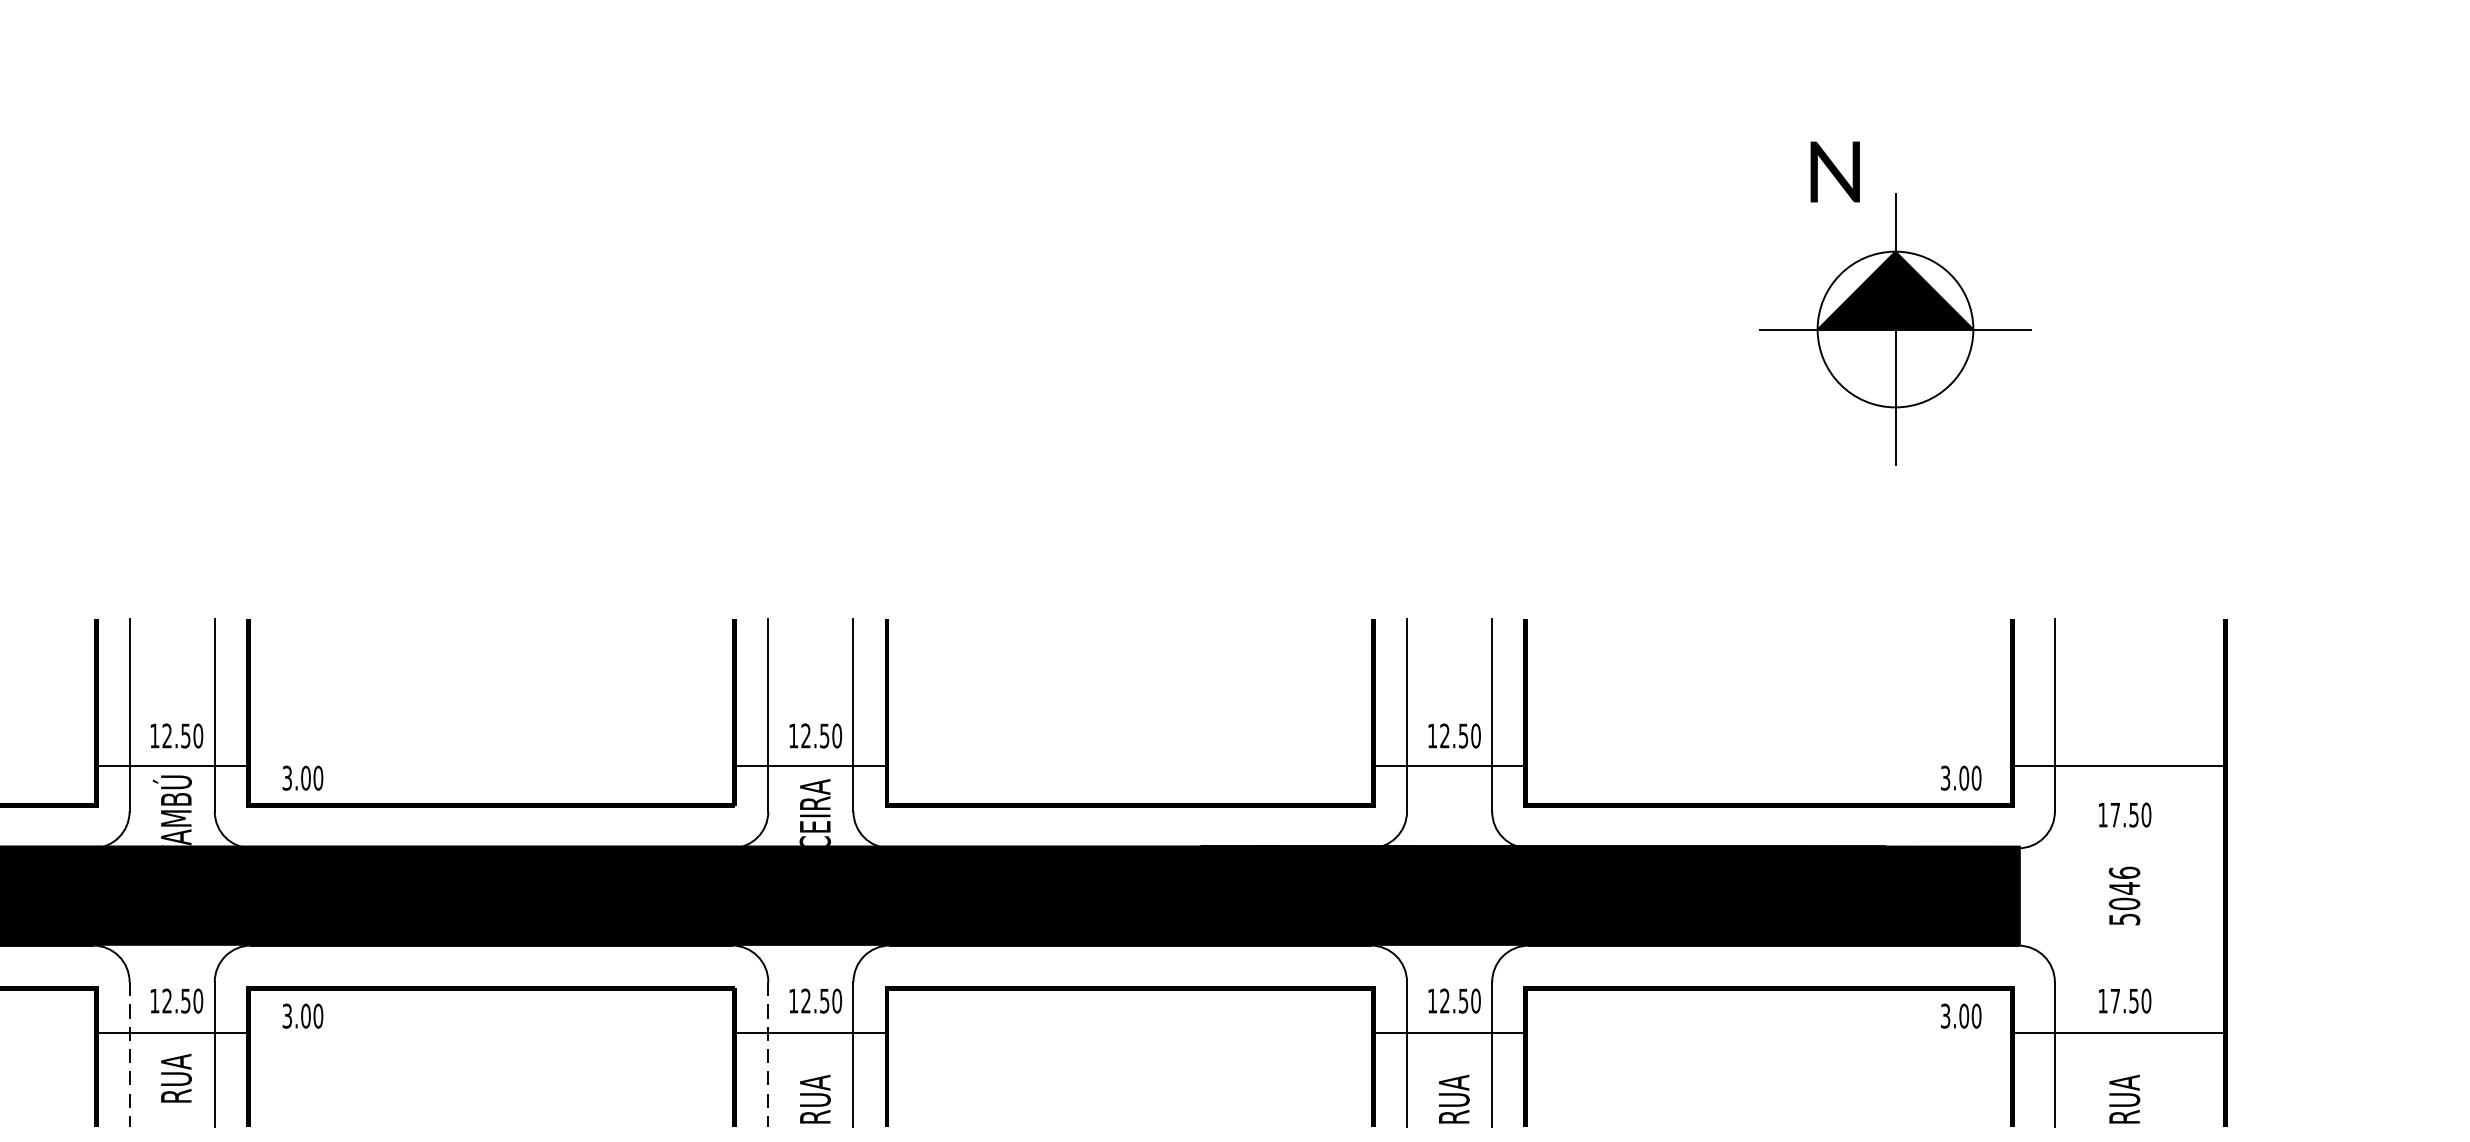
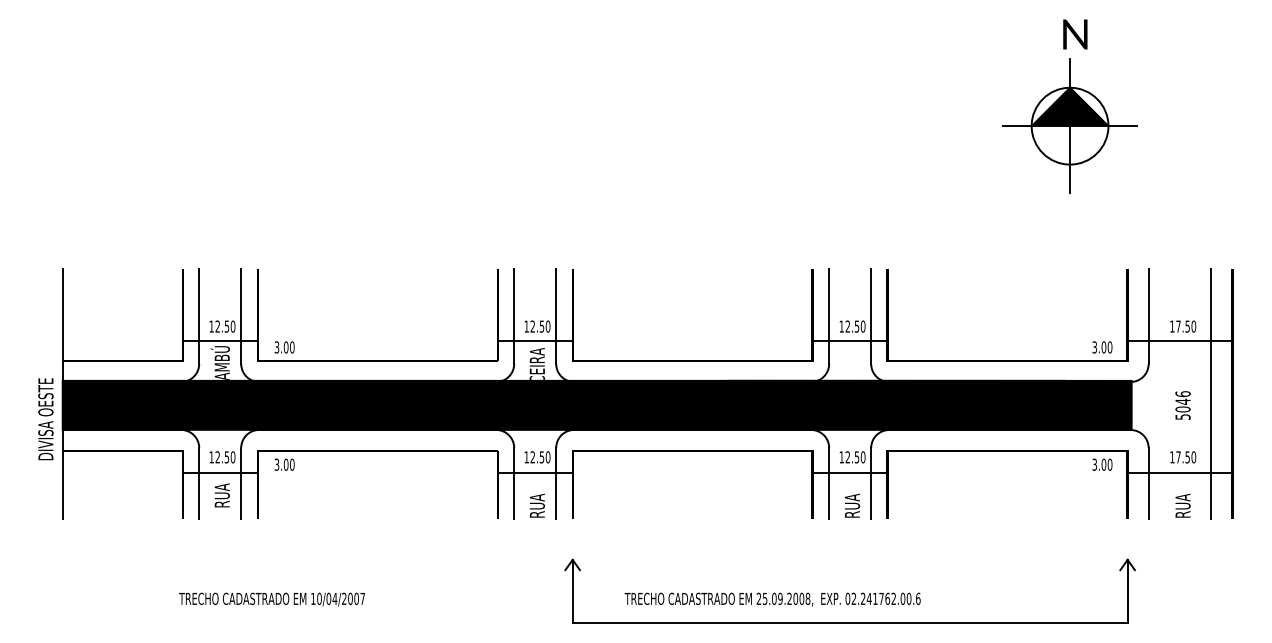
text: (1835, 172) -> (1075, 34), moved
text: (2125, 814) -> (1183, 326), moved
line: (2180, 873) -> (1210, 394), added
line: (130, 1054) -> (199, 483), dashed -> solid
line: (768, 1054) -> (514, 483), dashed -> solid

